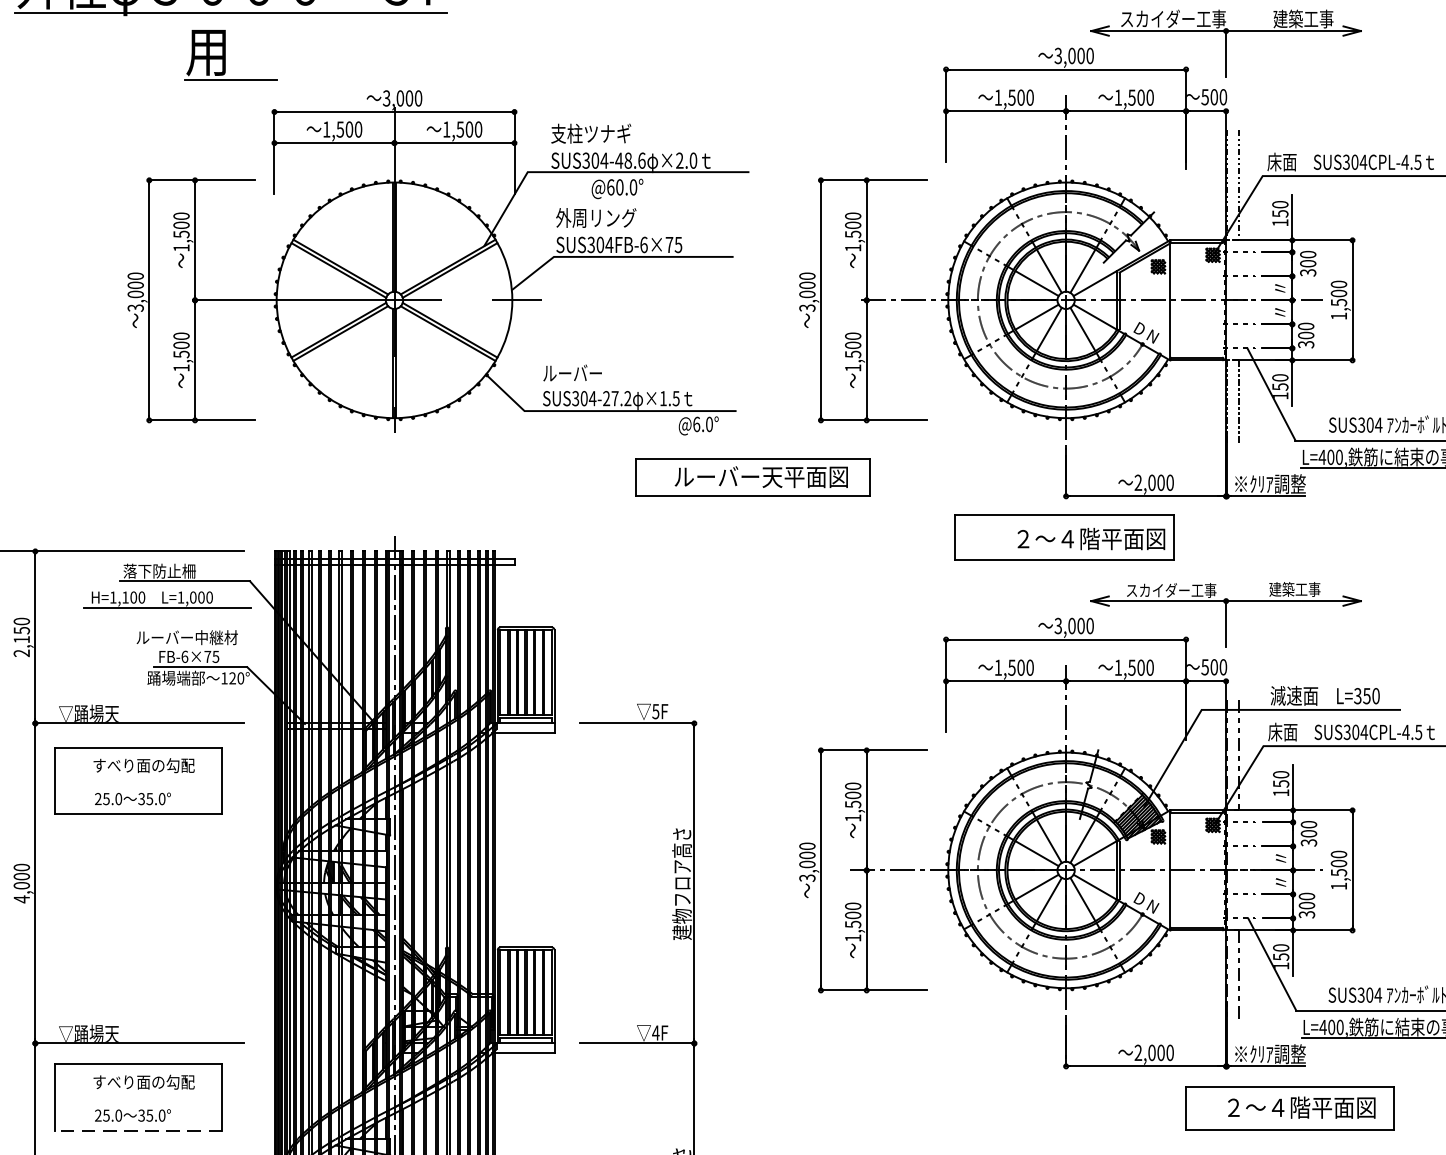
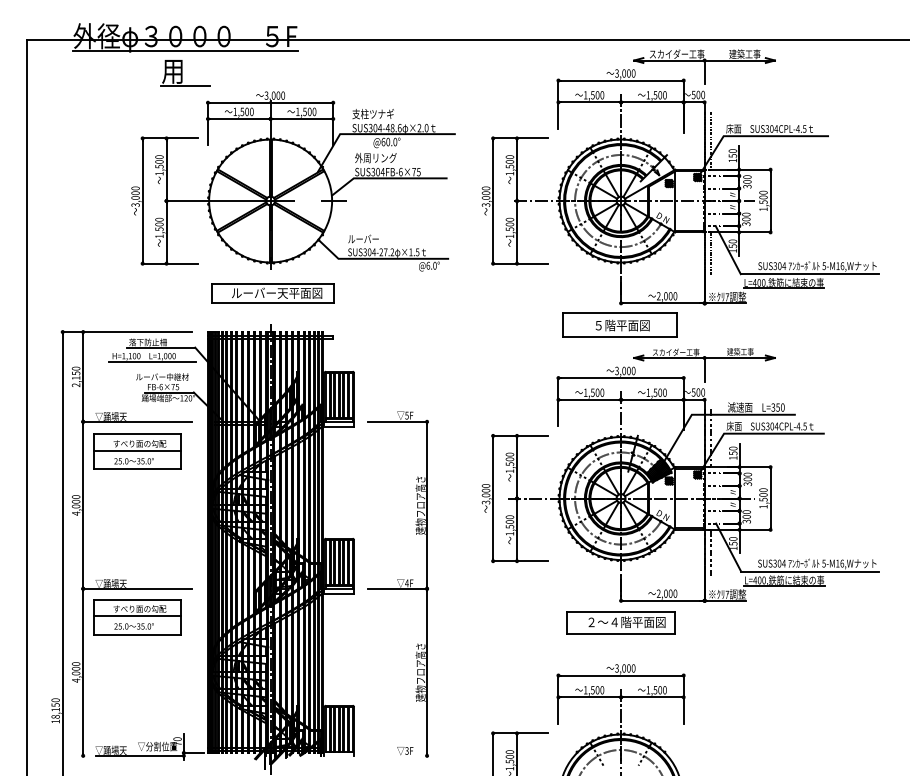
part: (752, 477) -> (272, 293), moved
text: (1091, 538) -> (634, 325), ２～４階平面図 -> ５階平面図
line: (137, 780) -> (136, 451), added
line: (137, 1096) -> (136, 616), added
part: (1289, 1107) -> (620, 622), moved
line: (137, 1130) -> (136, 634), dashed -> solid

